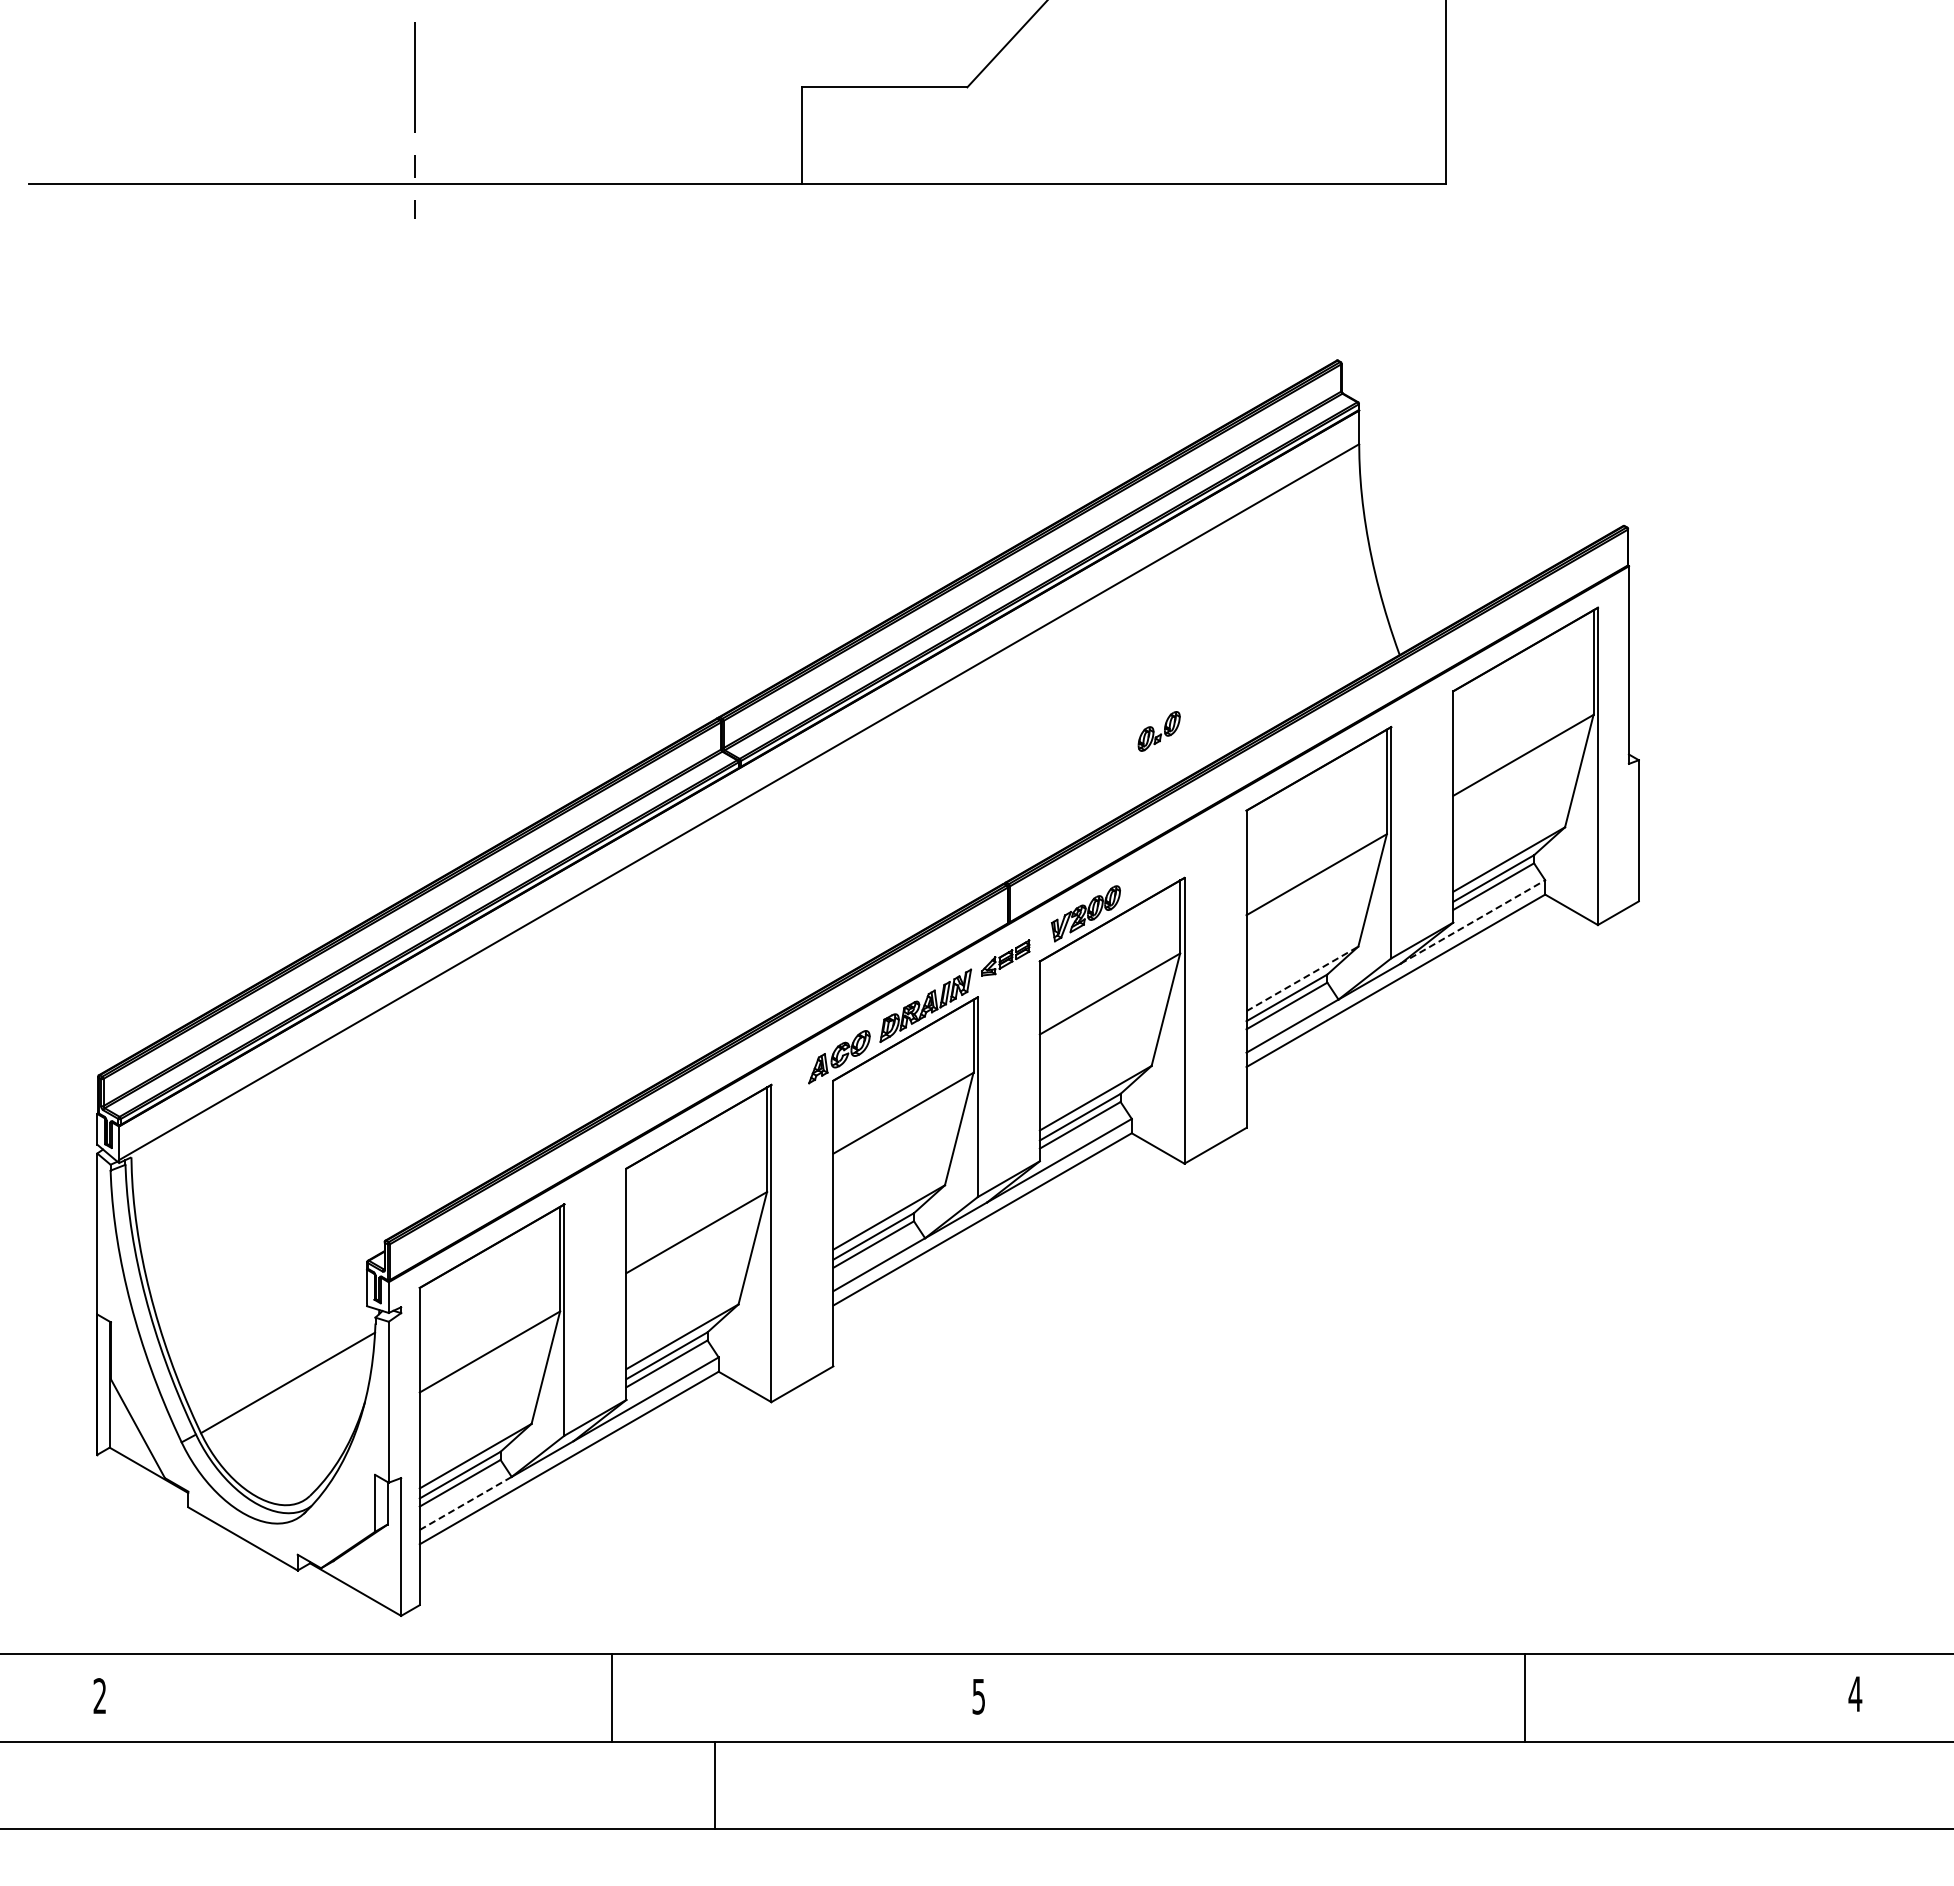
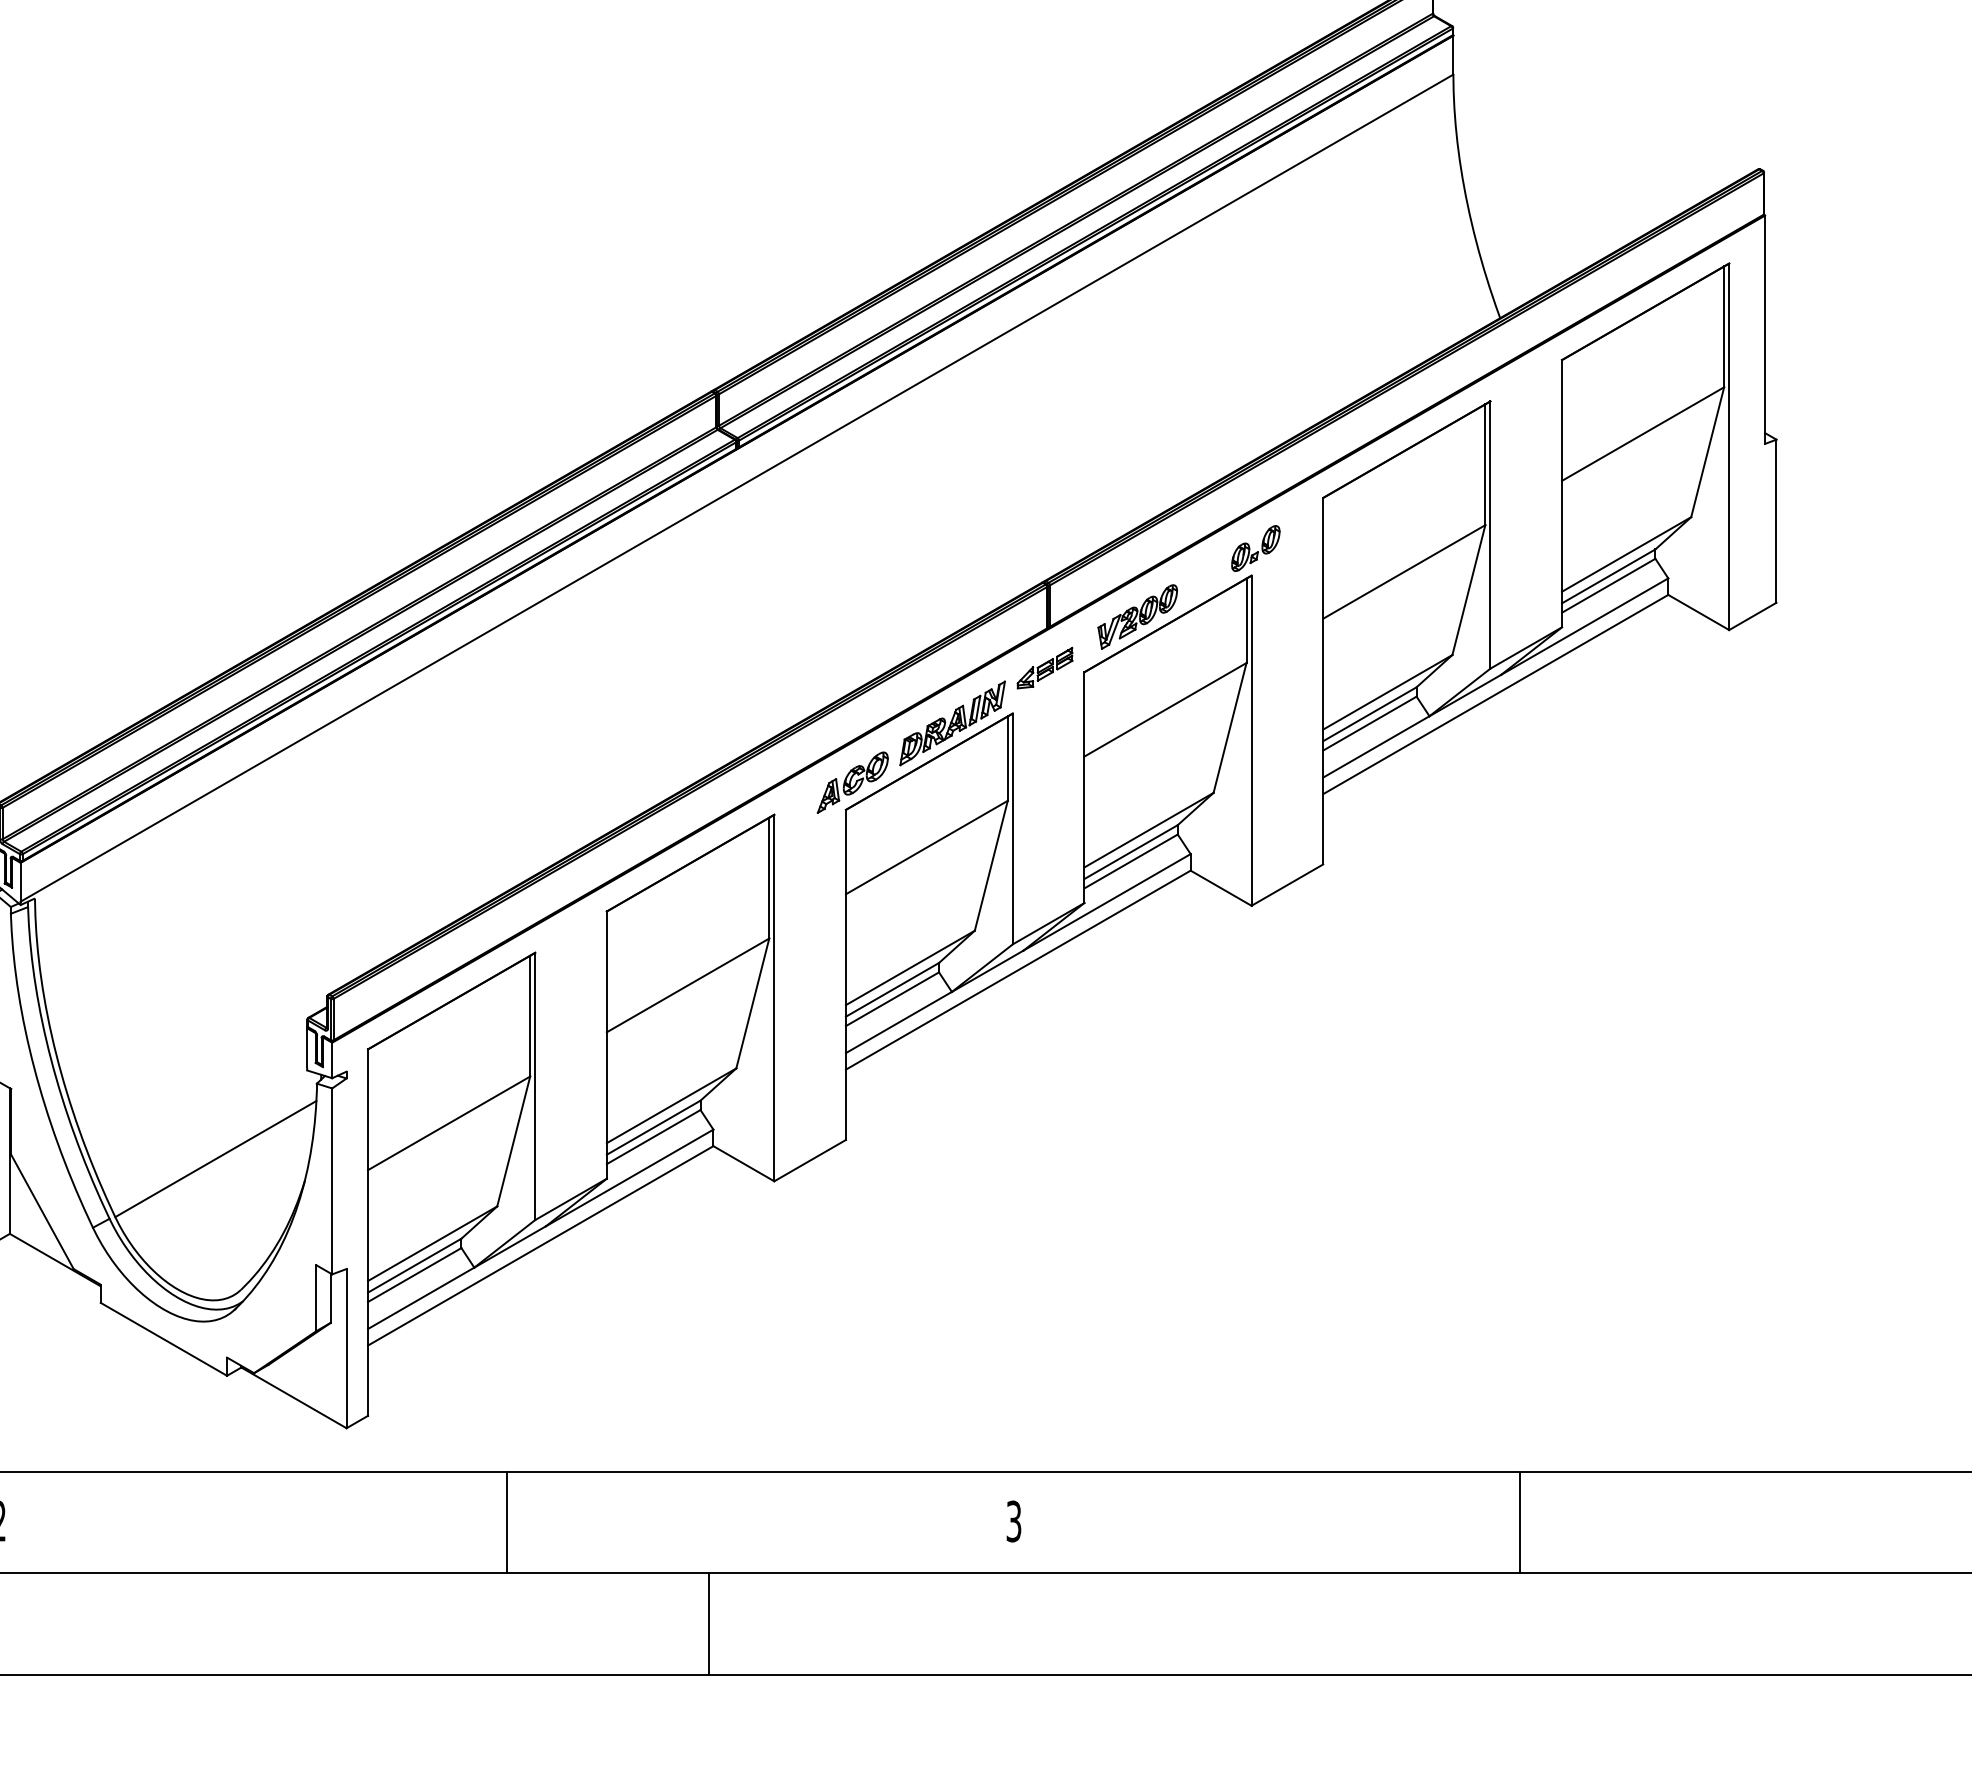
part: (1158, 731) -> (1255, 548), moved
line: (1472, 922) -> (1584, 627), dashed -> solid
line: (1302, 978) -> (1387, 691), dashed -> solid
line: (466, 1503) -> (422, 1298), dashed -> solid
text: (979, 1695) -> (1014, 1520), 5 -> 3
line: (611, 1697) -> (506, 1522), moved
line: (1524, 1697) -> (1519, 1522), moved

